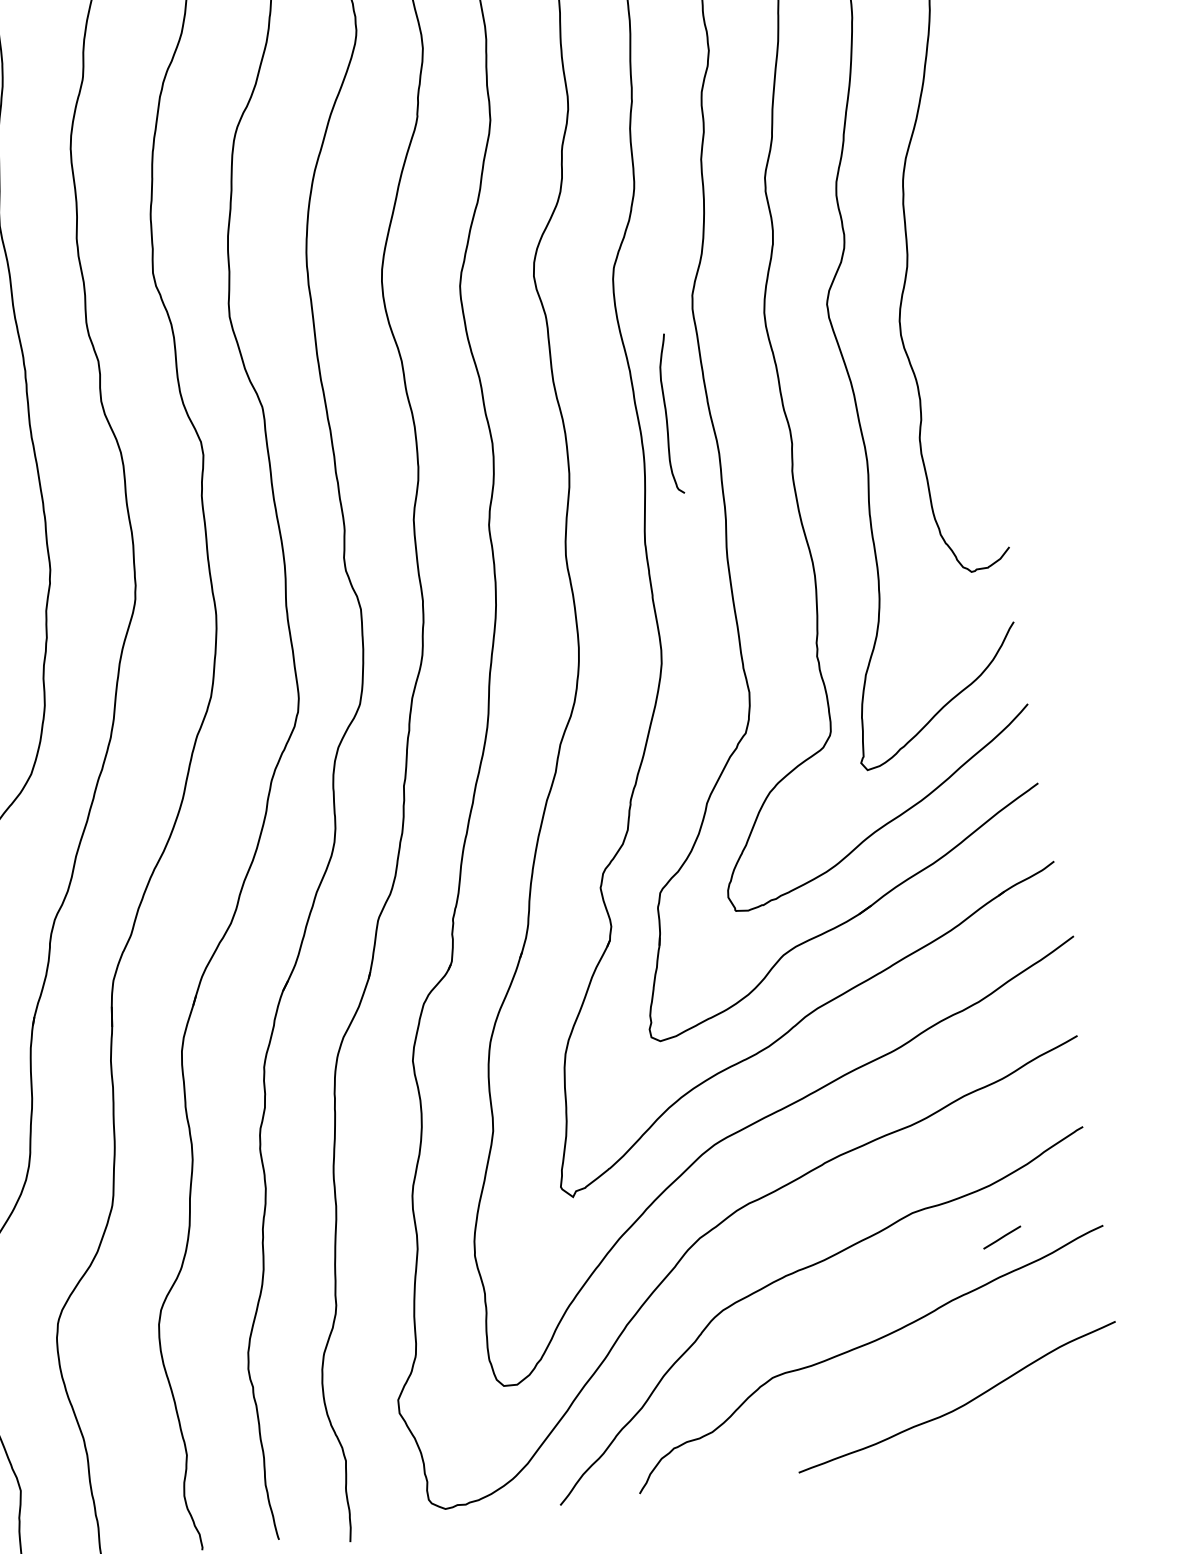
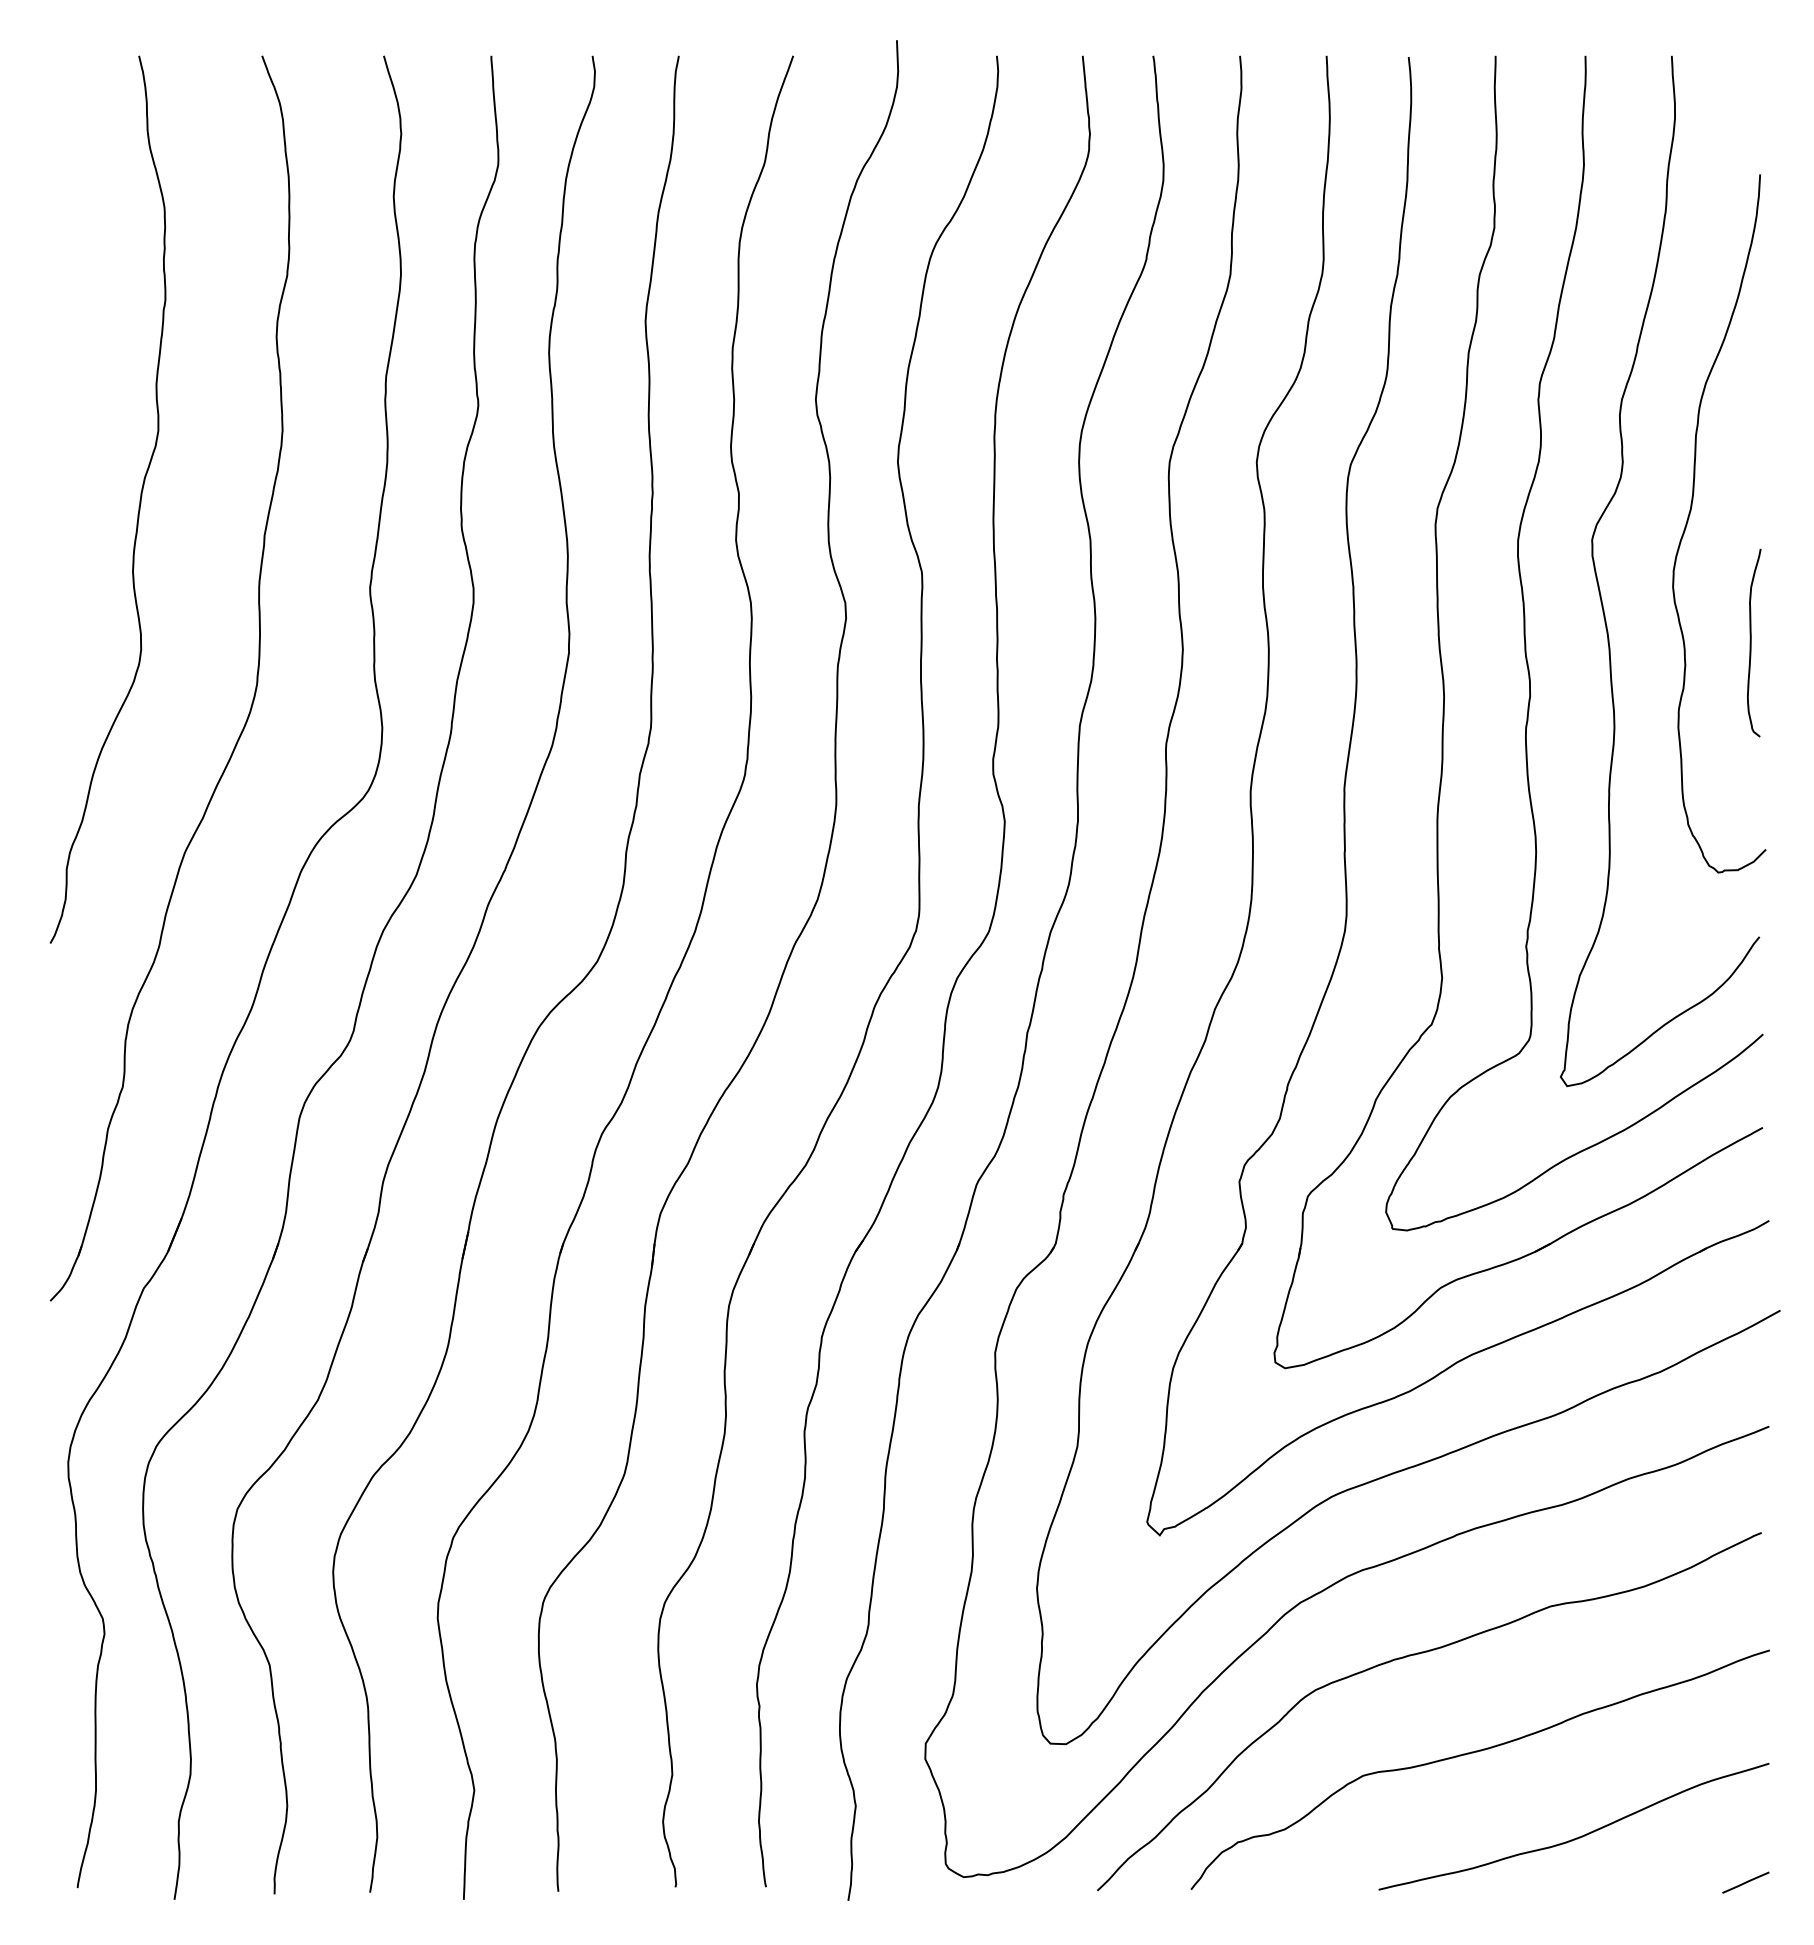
curve: (666, 414) -> (1751, 642), moved
line: (1001, 1237) -> (1745, 1882), moved

